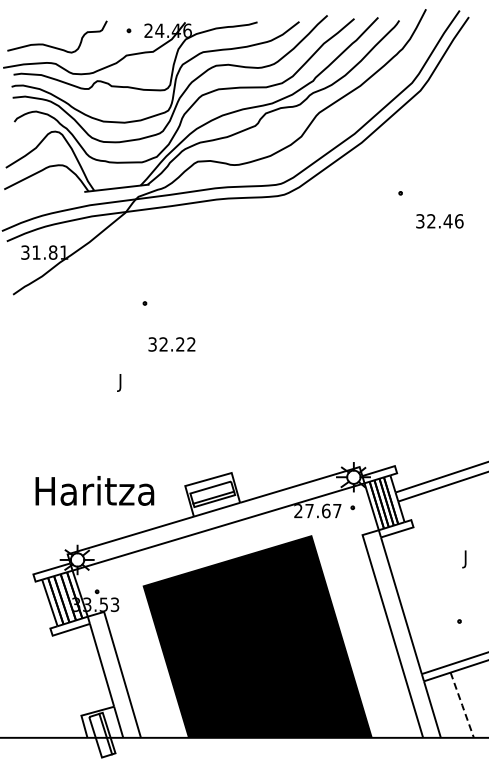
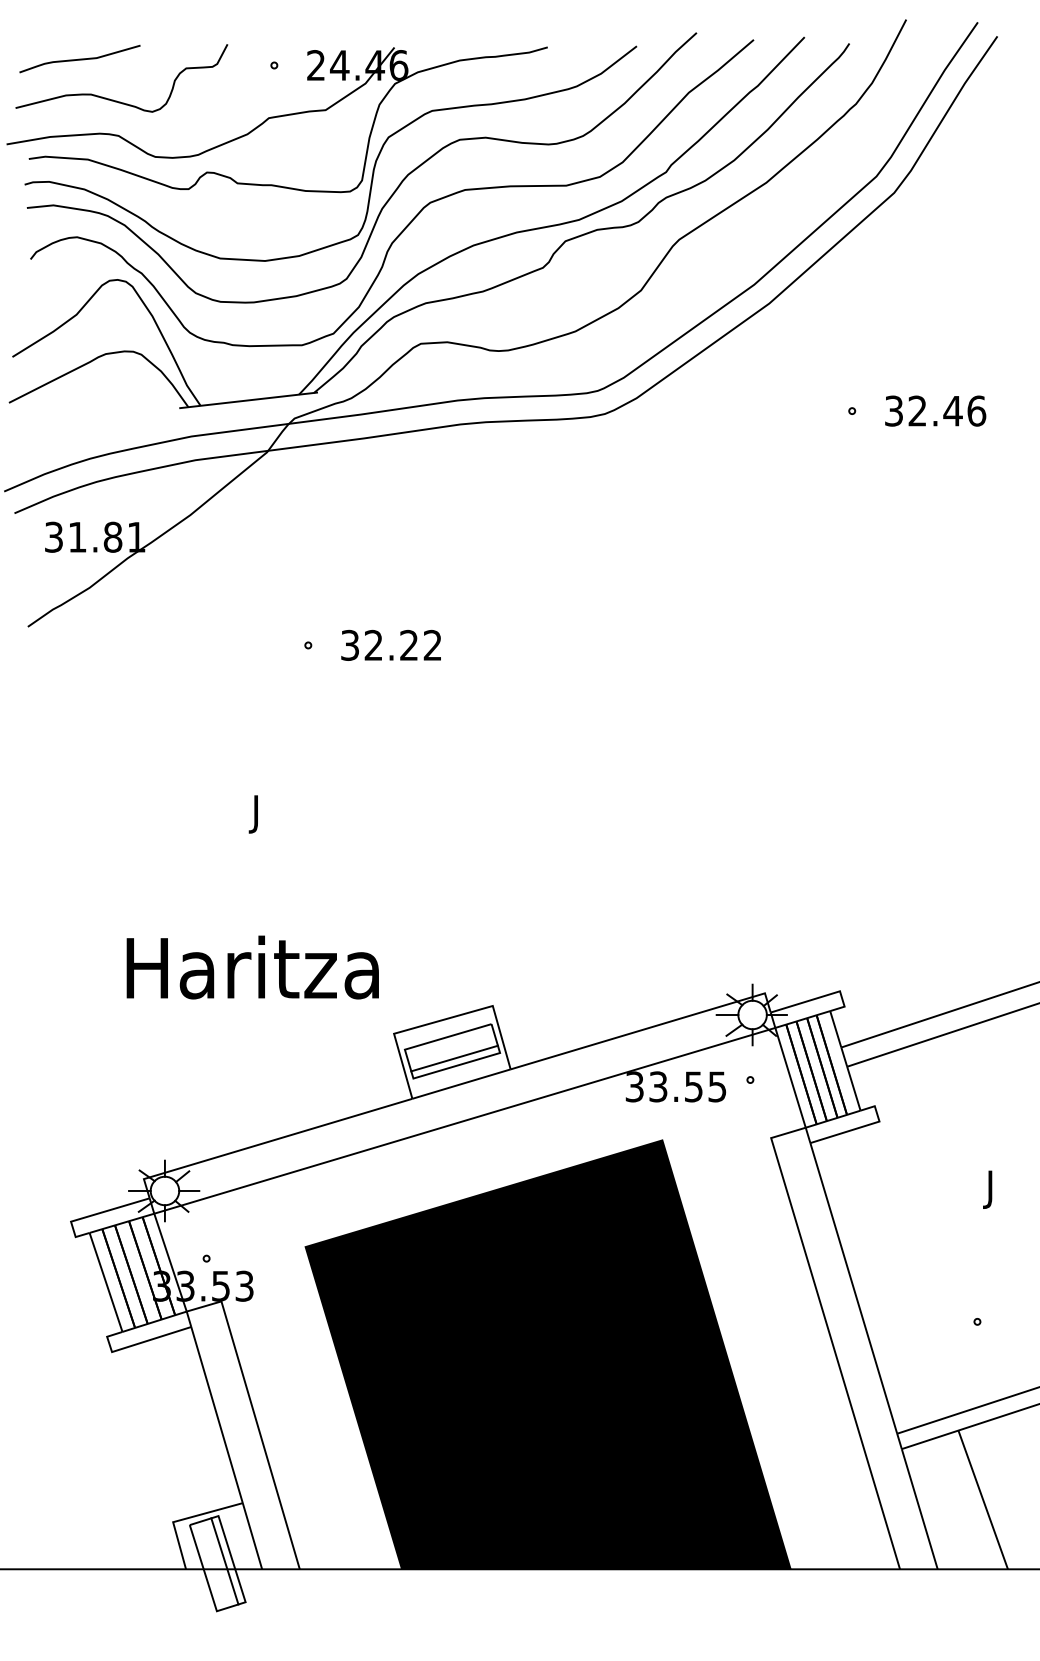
curve: (37, 27) -> (79, 58), added
text: (439, 221) -> (934, 411), moved
text: (171, 344) -> (390, 645), moved
text: (94, 490) -> (251, 966), moved
text: (317, 510) -> (675, 1085), 27.67 -> 33.55
line: (462, 705) -> (983, 1500), dashed -> solid

